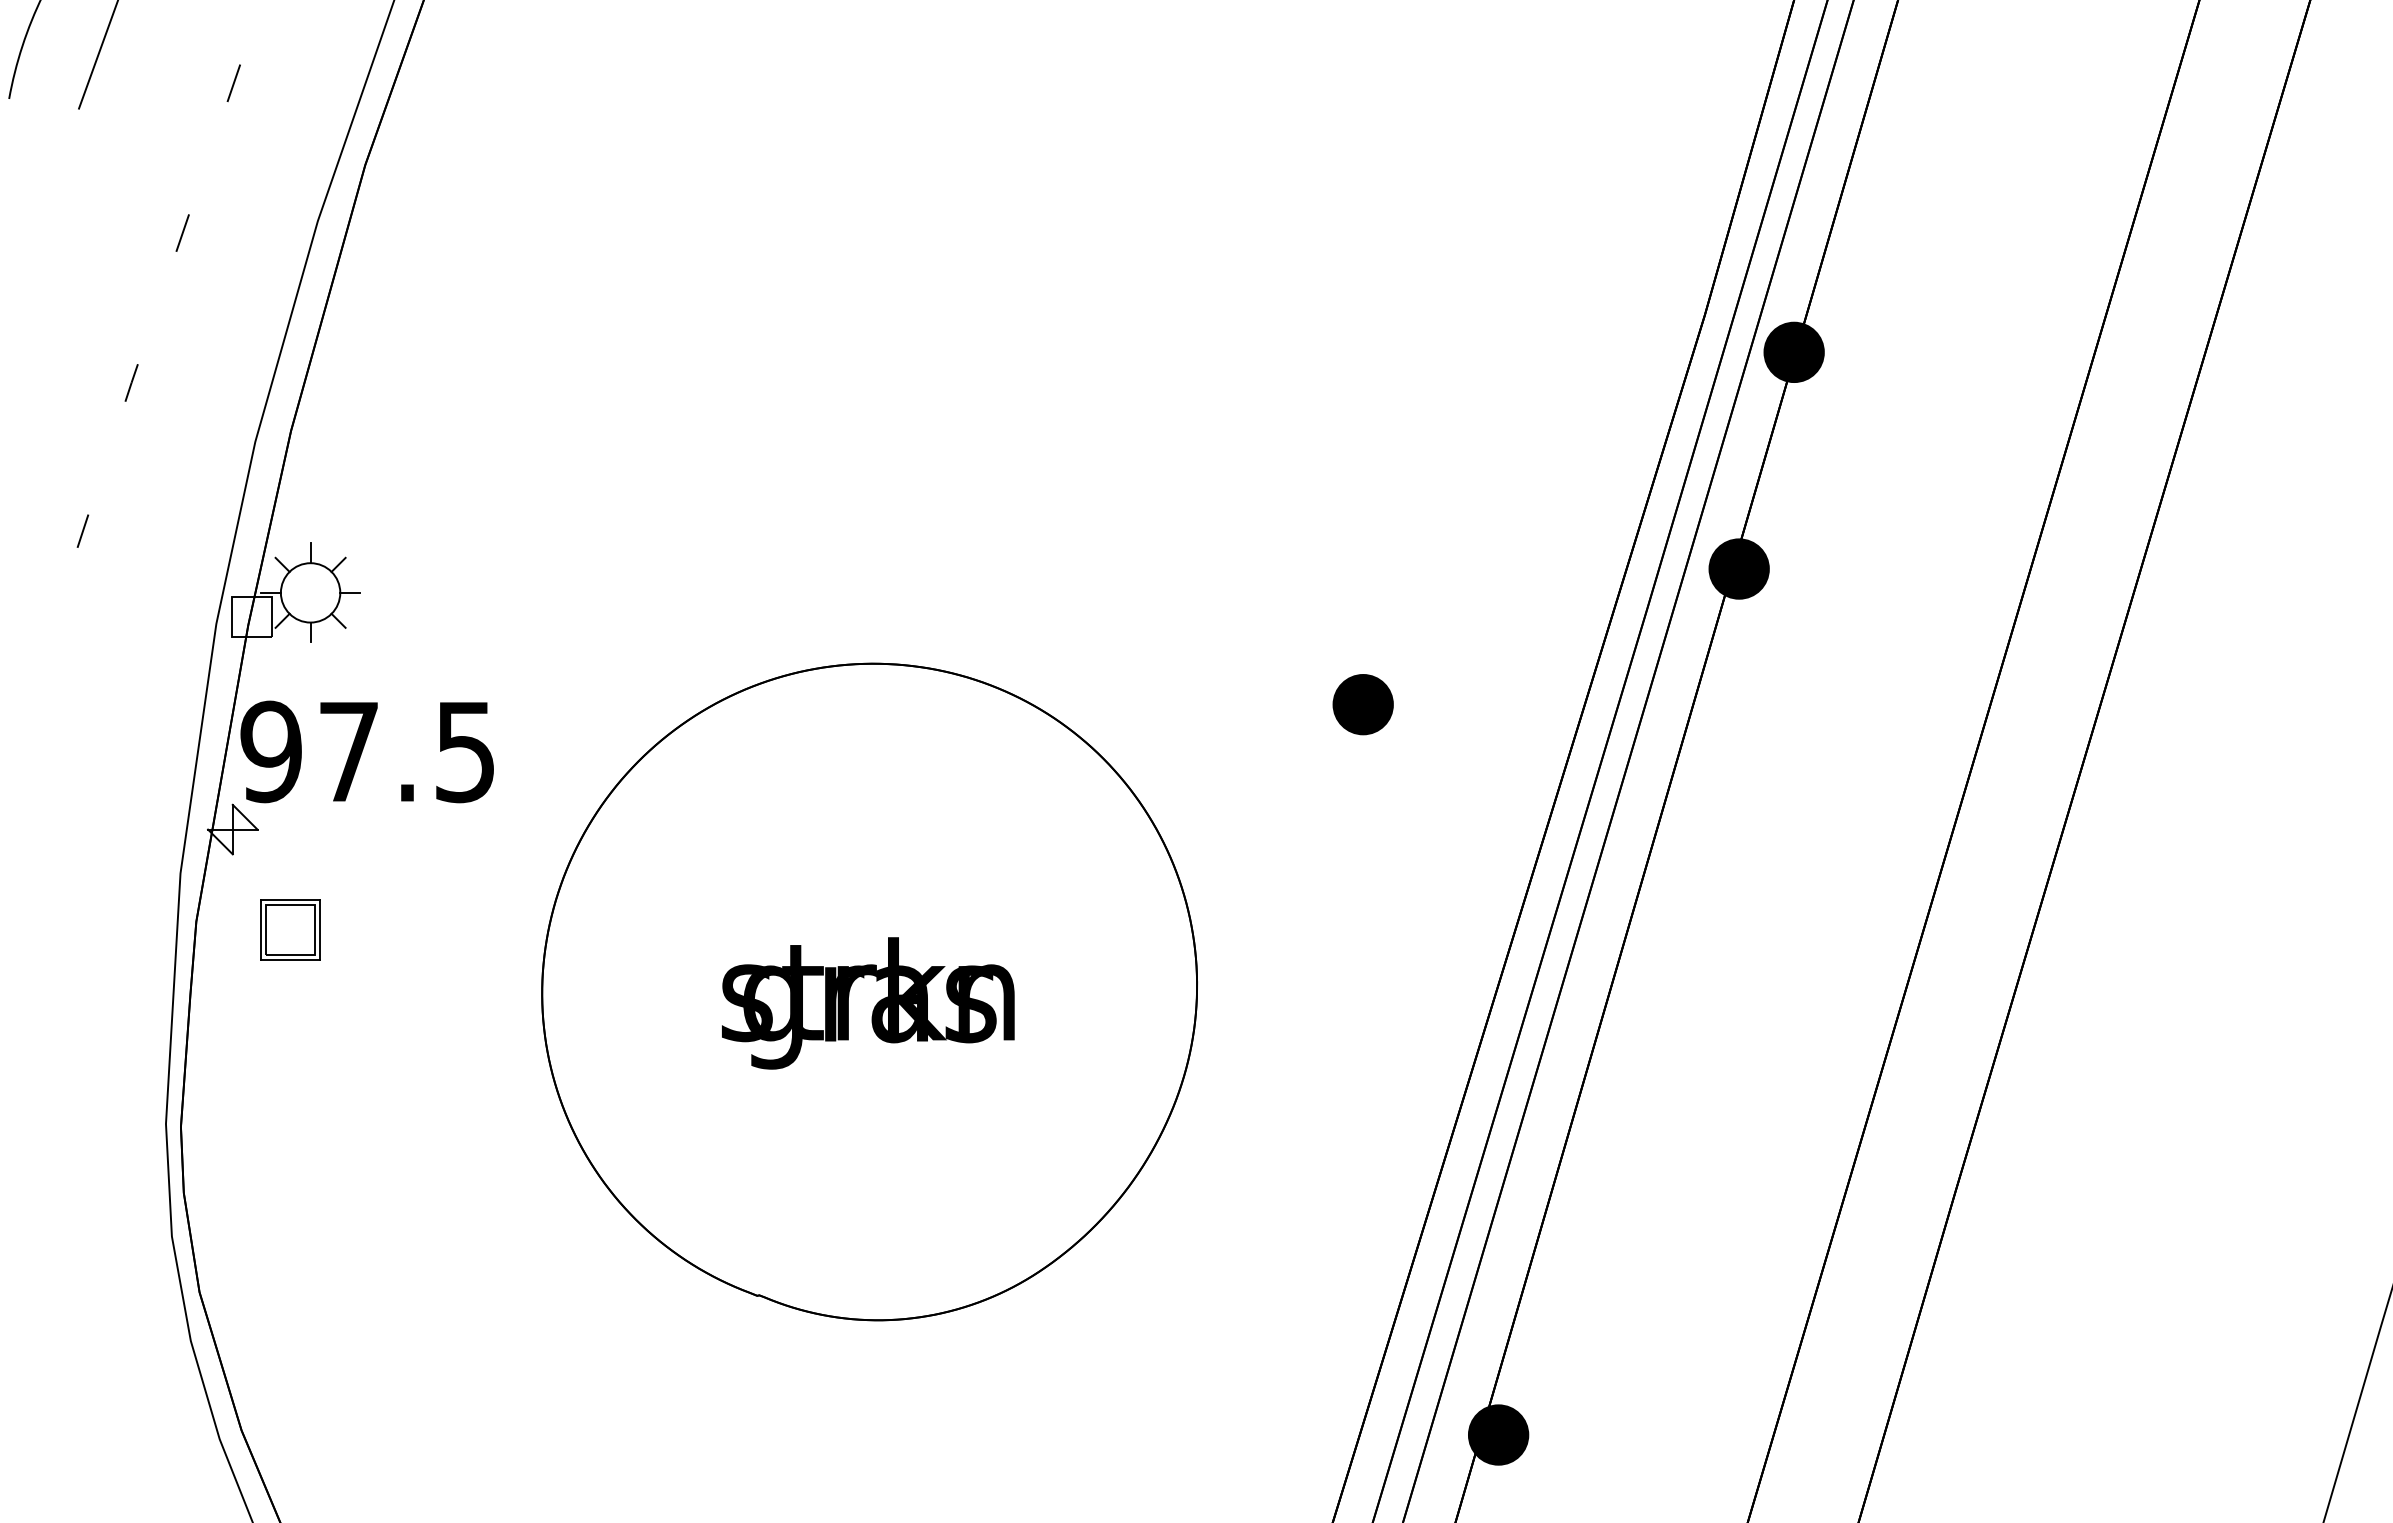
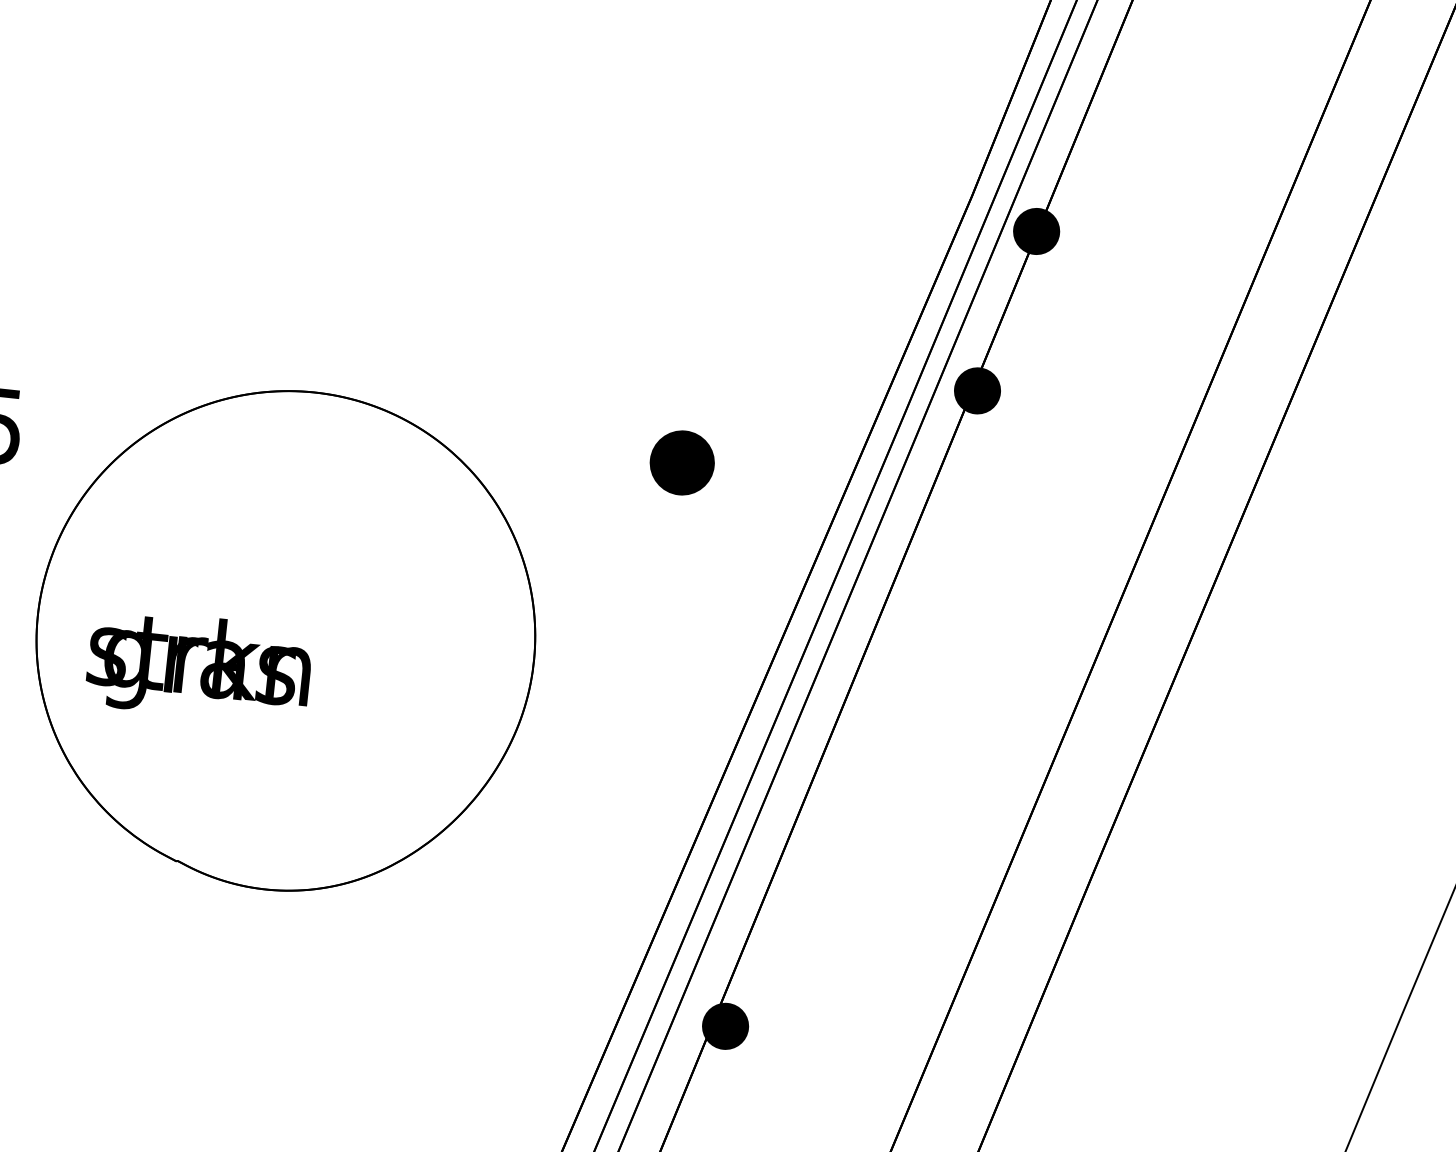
part: (1362, 704) -> (681, 462), size x1.4
text: (868, 1003) -> (199, 666), moved

